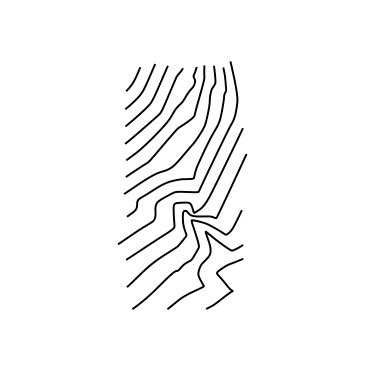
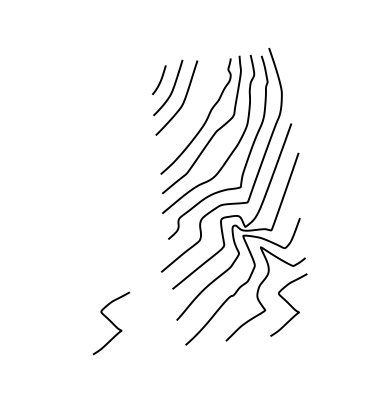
curve: (160, 110) -> (194, 112), removed
curve: (70, 283) -> (111, 323), added

